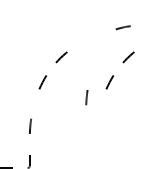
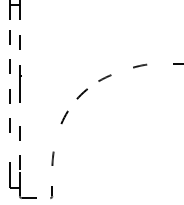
line: (85, 39) -> (104, 77), added
part: (113, 76) -> (131, 111), removed
line: (86, 97) -> (105, 131), removed

